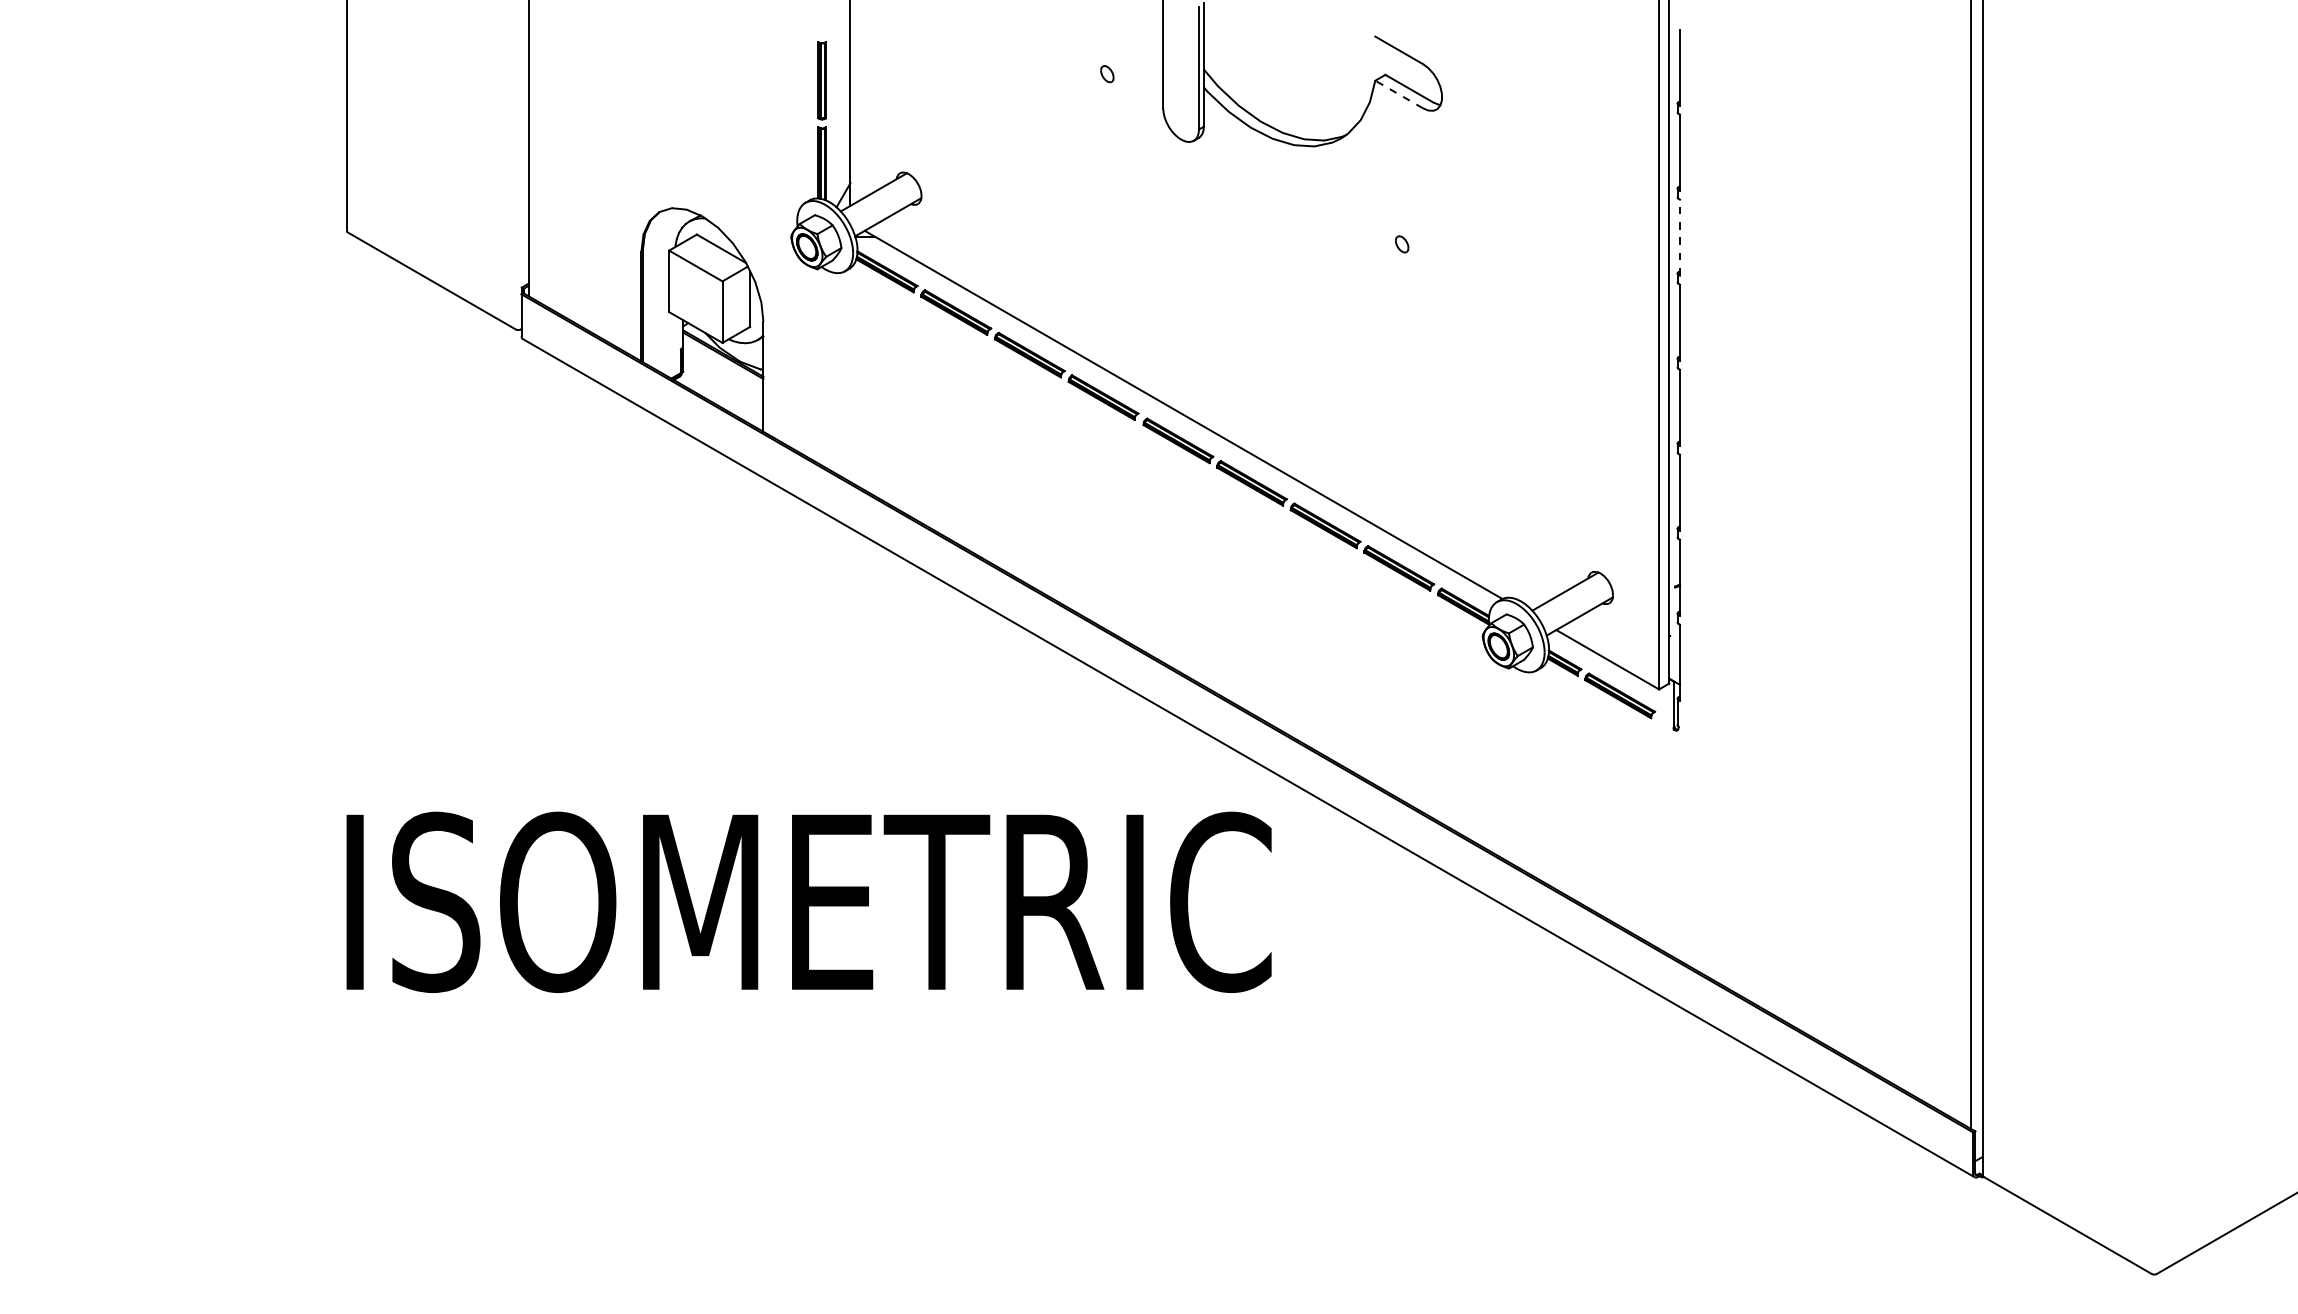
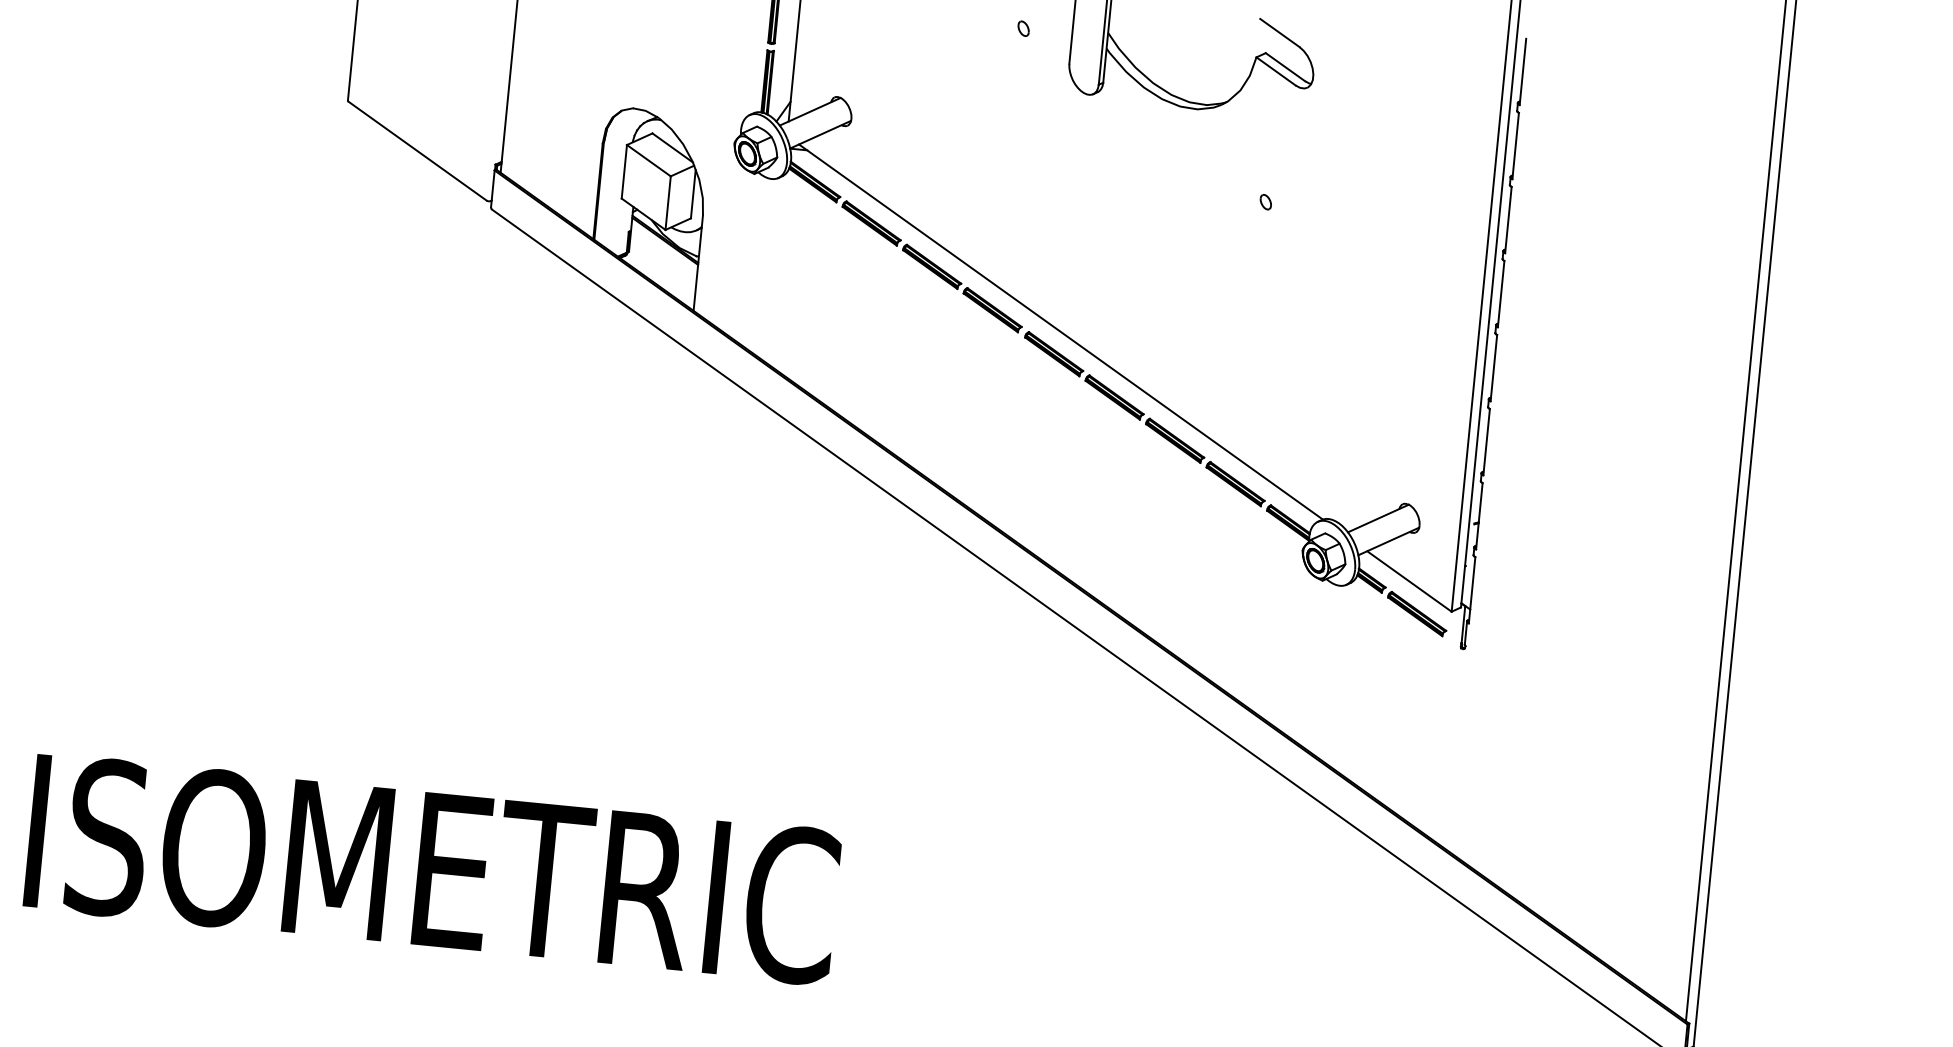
line: (1399, 94) -> (1276, 71), dashed -> solid
line: (1679, 237) -> (1508, 219), dashed -> solid
text: (808, 901) -> (432, 868), moved

